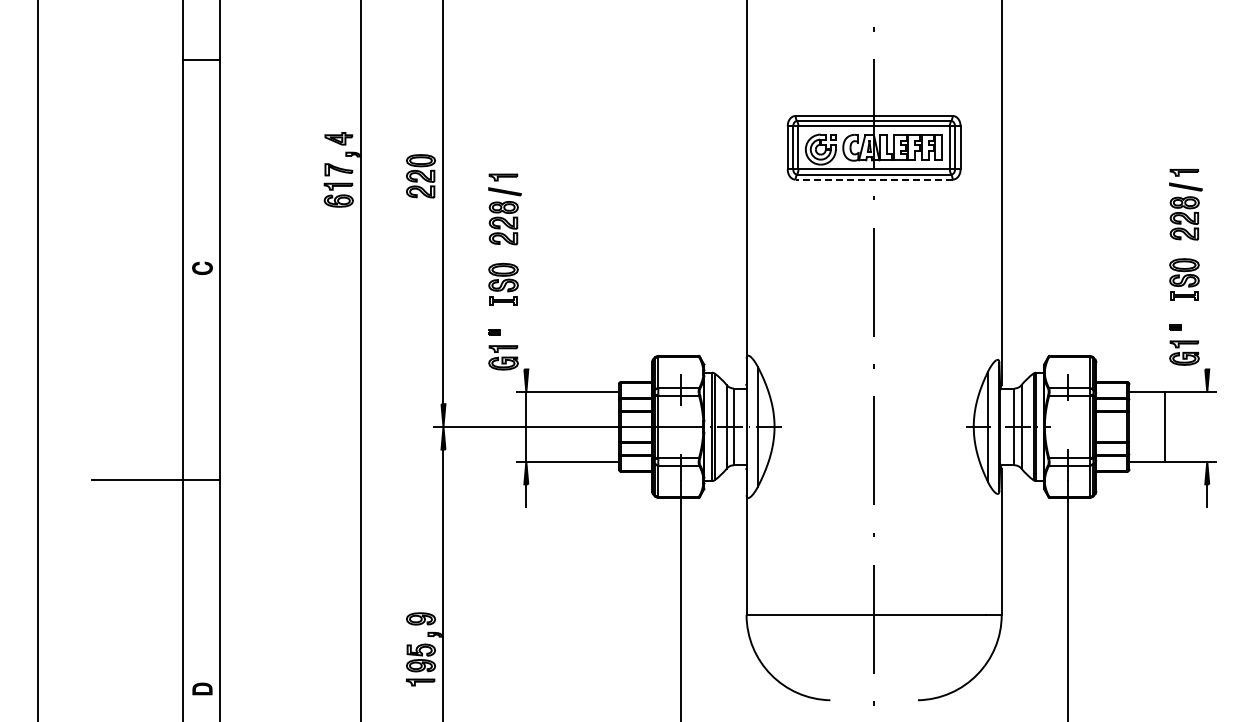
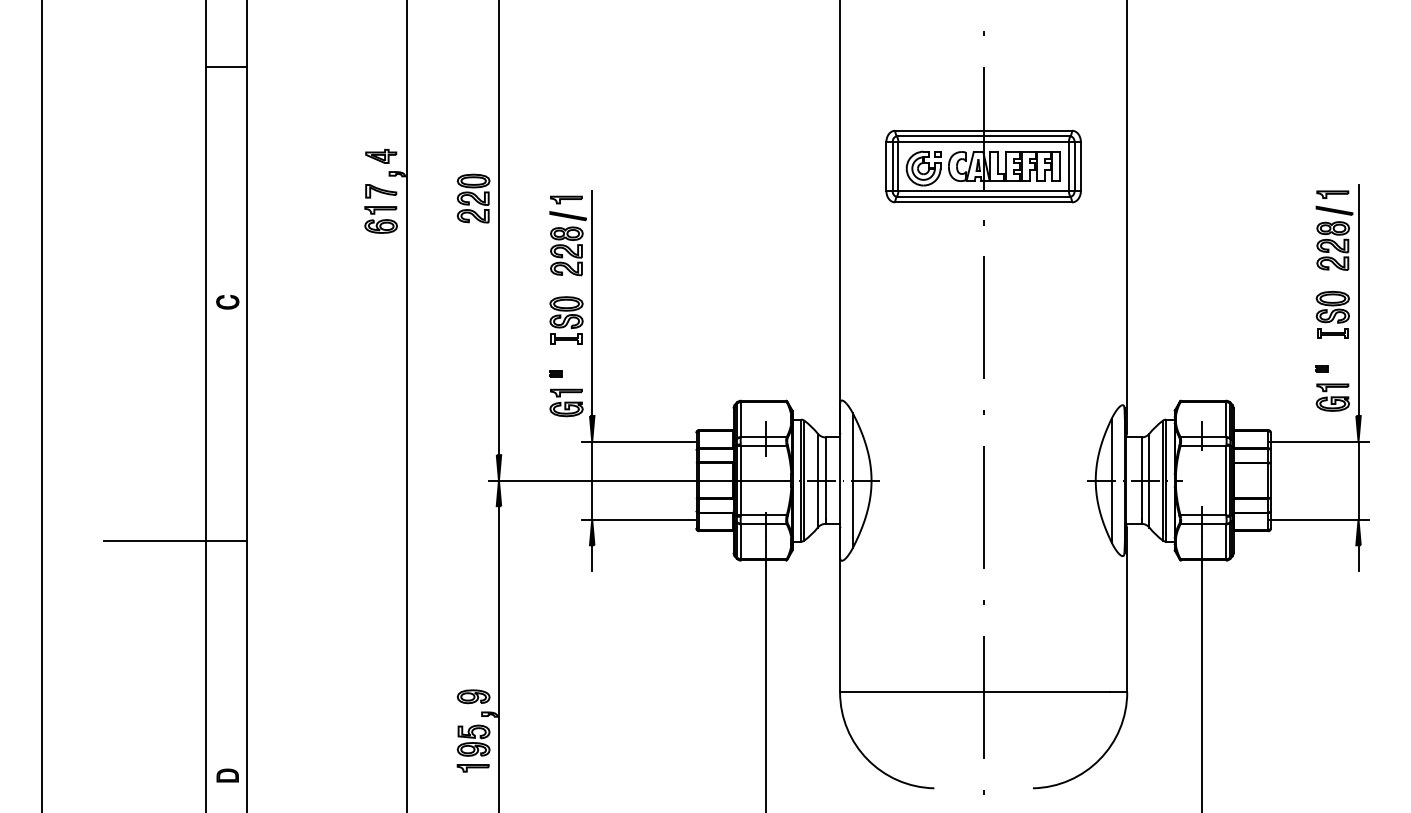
line: (874, 179) -> (984, 202), dashed -> solid
line: (1207, 266) -> (1358, 300), added
line: (526, 269) -> (592, 303), added
line: (1165, 426) -> (1358, 480), moved

